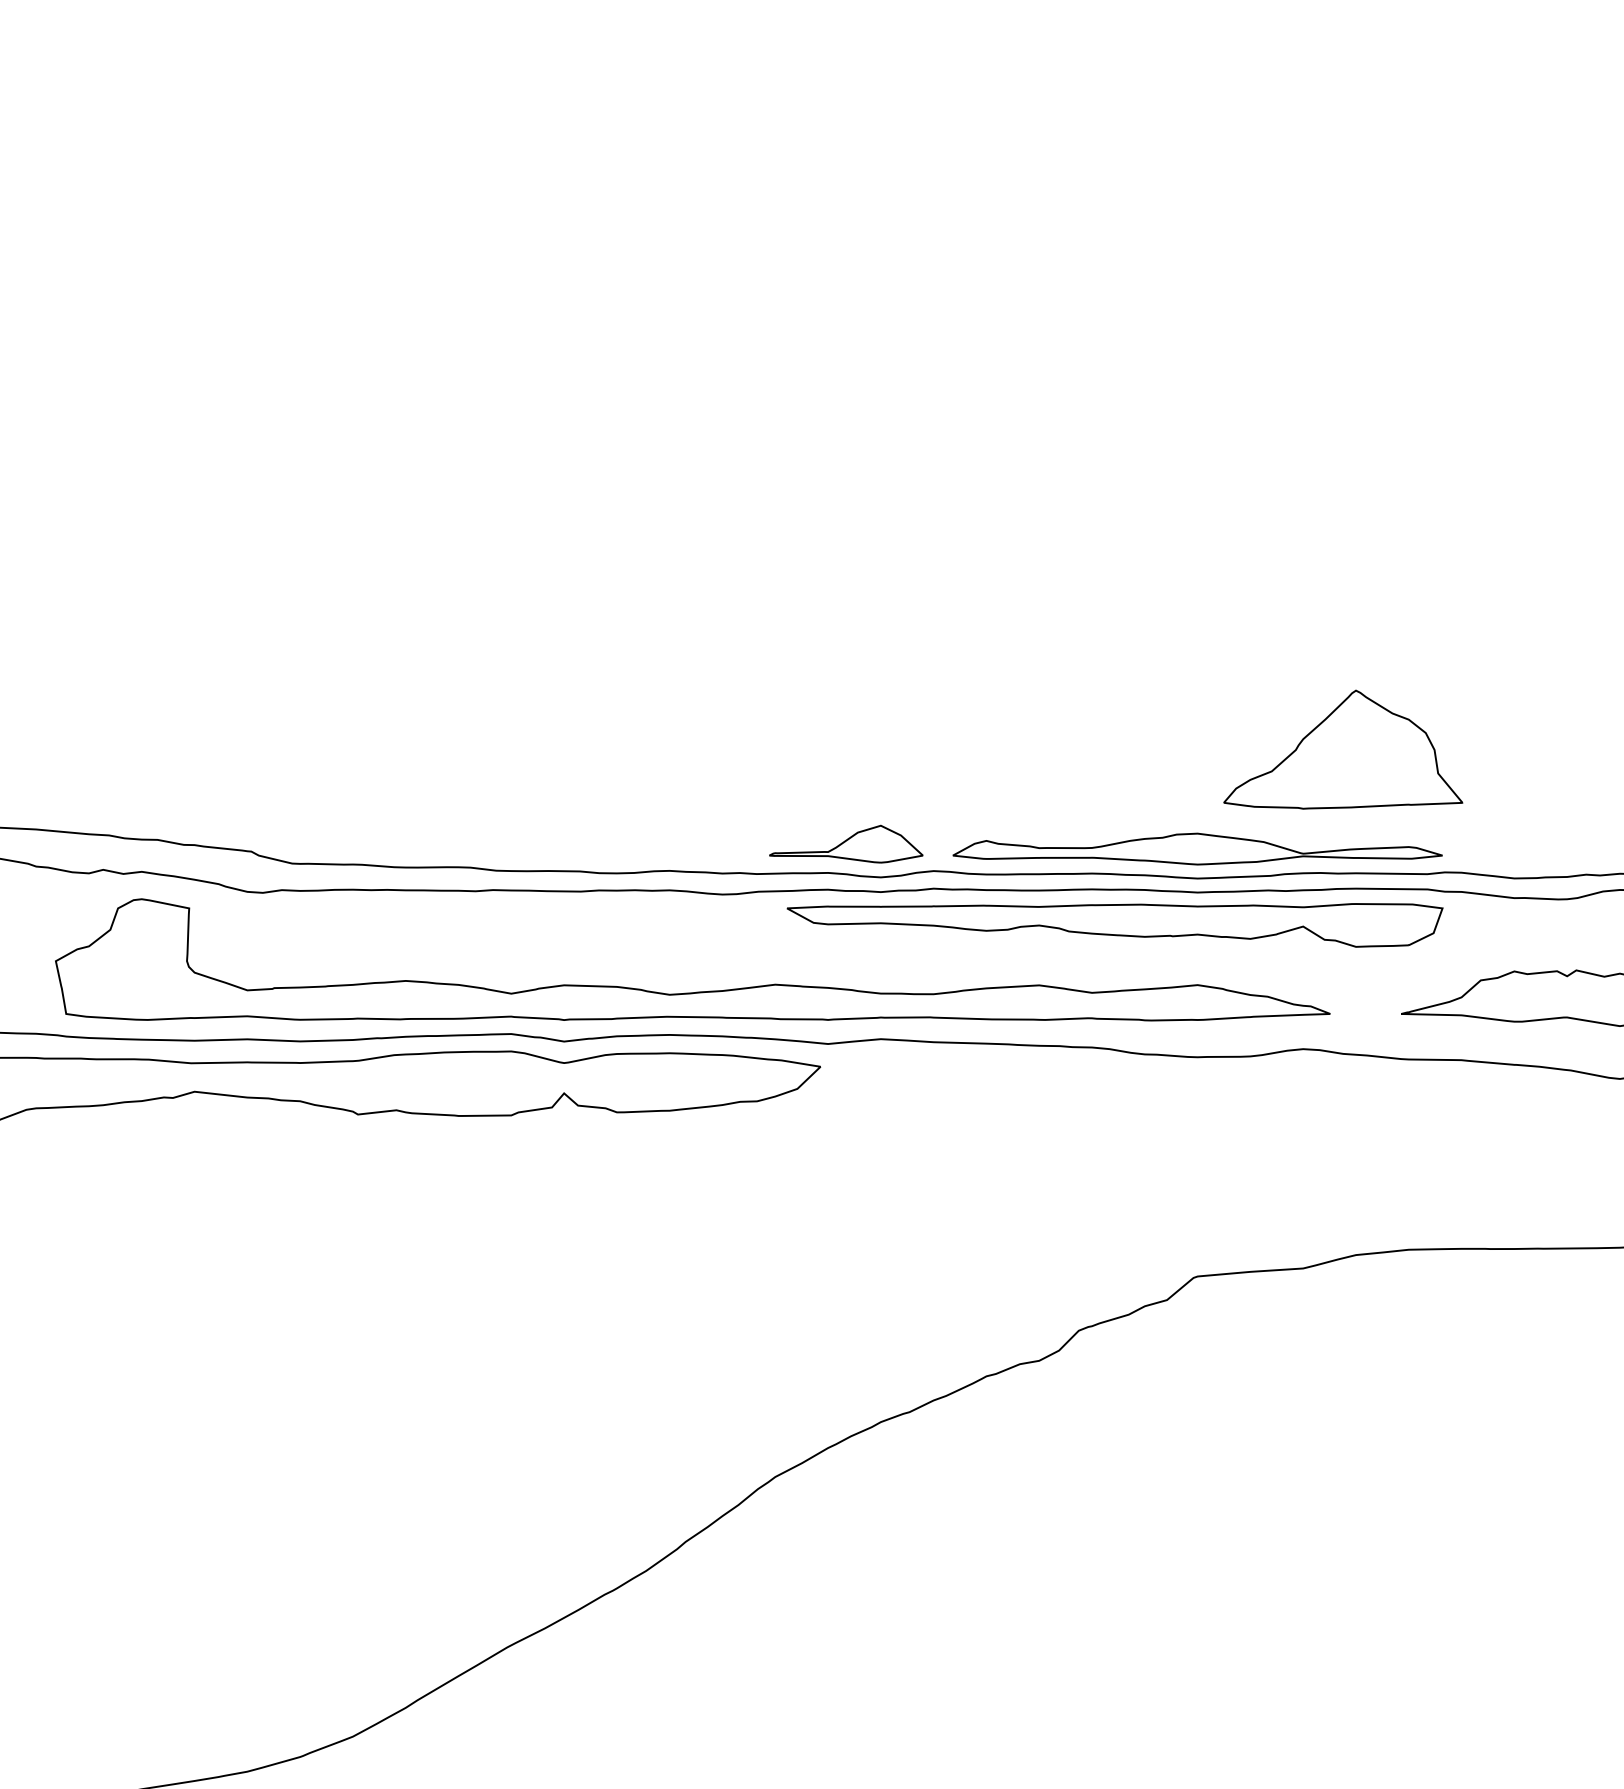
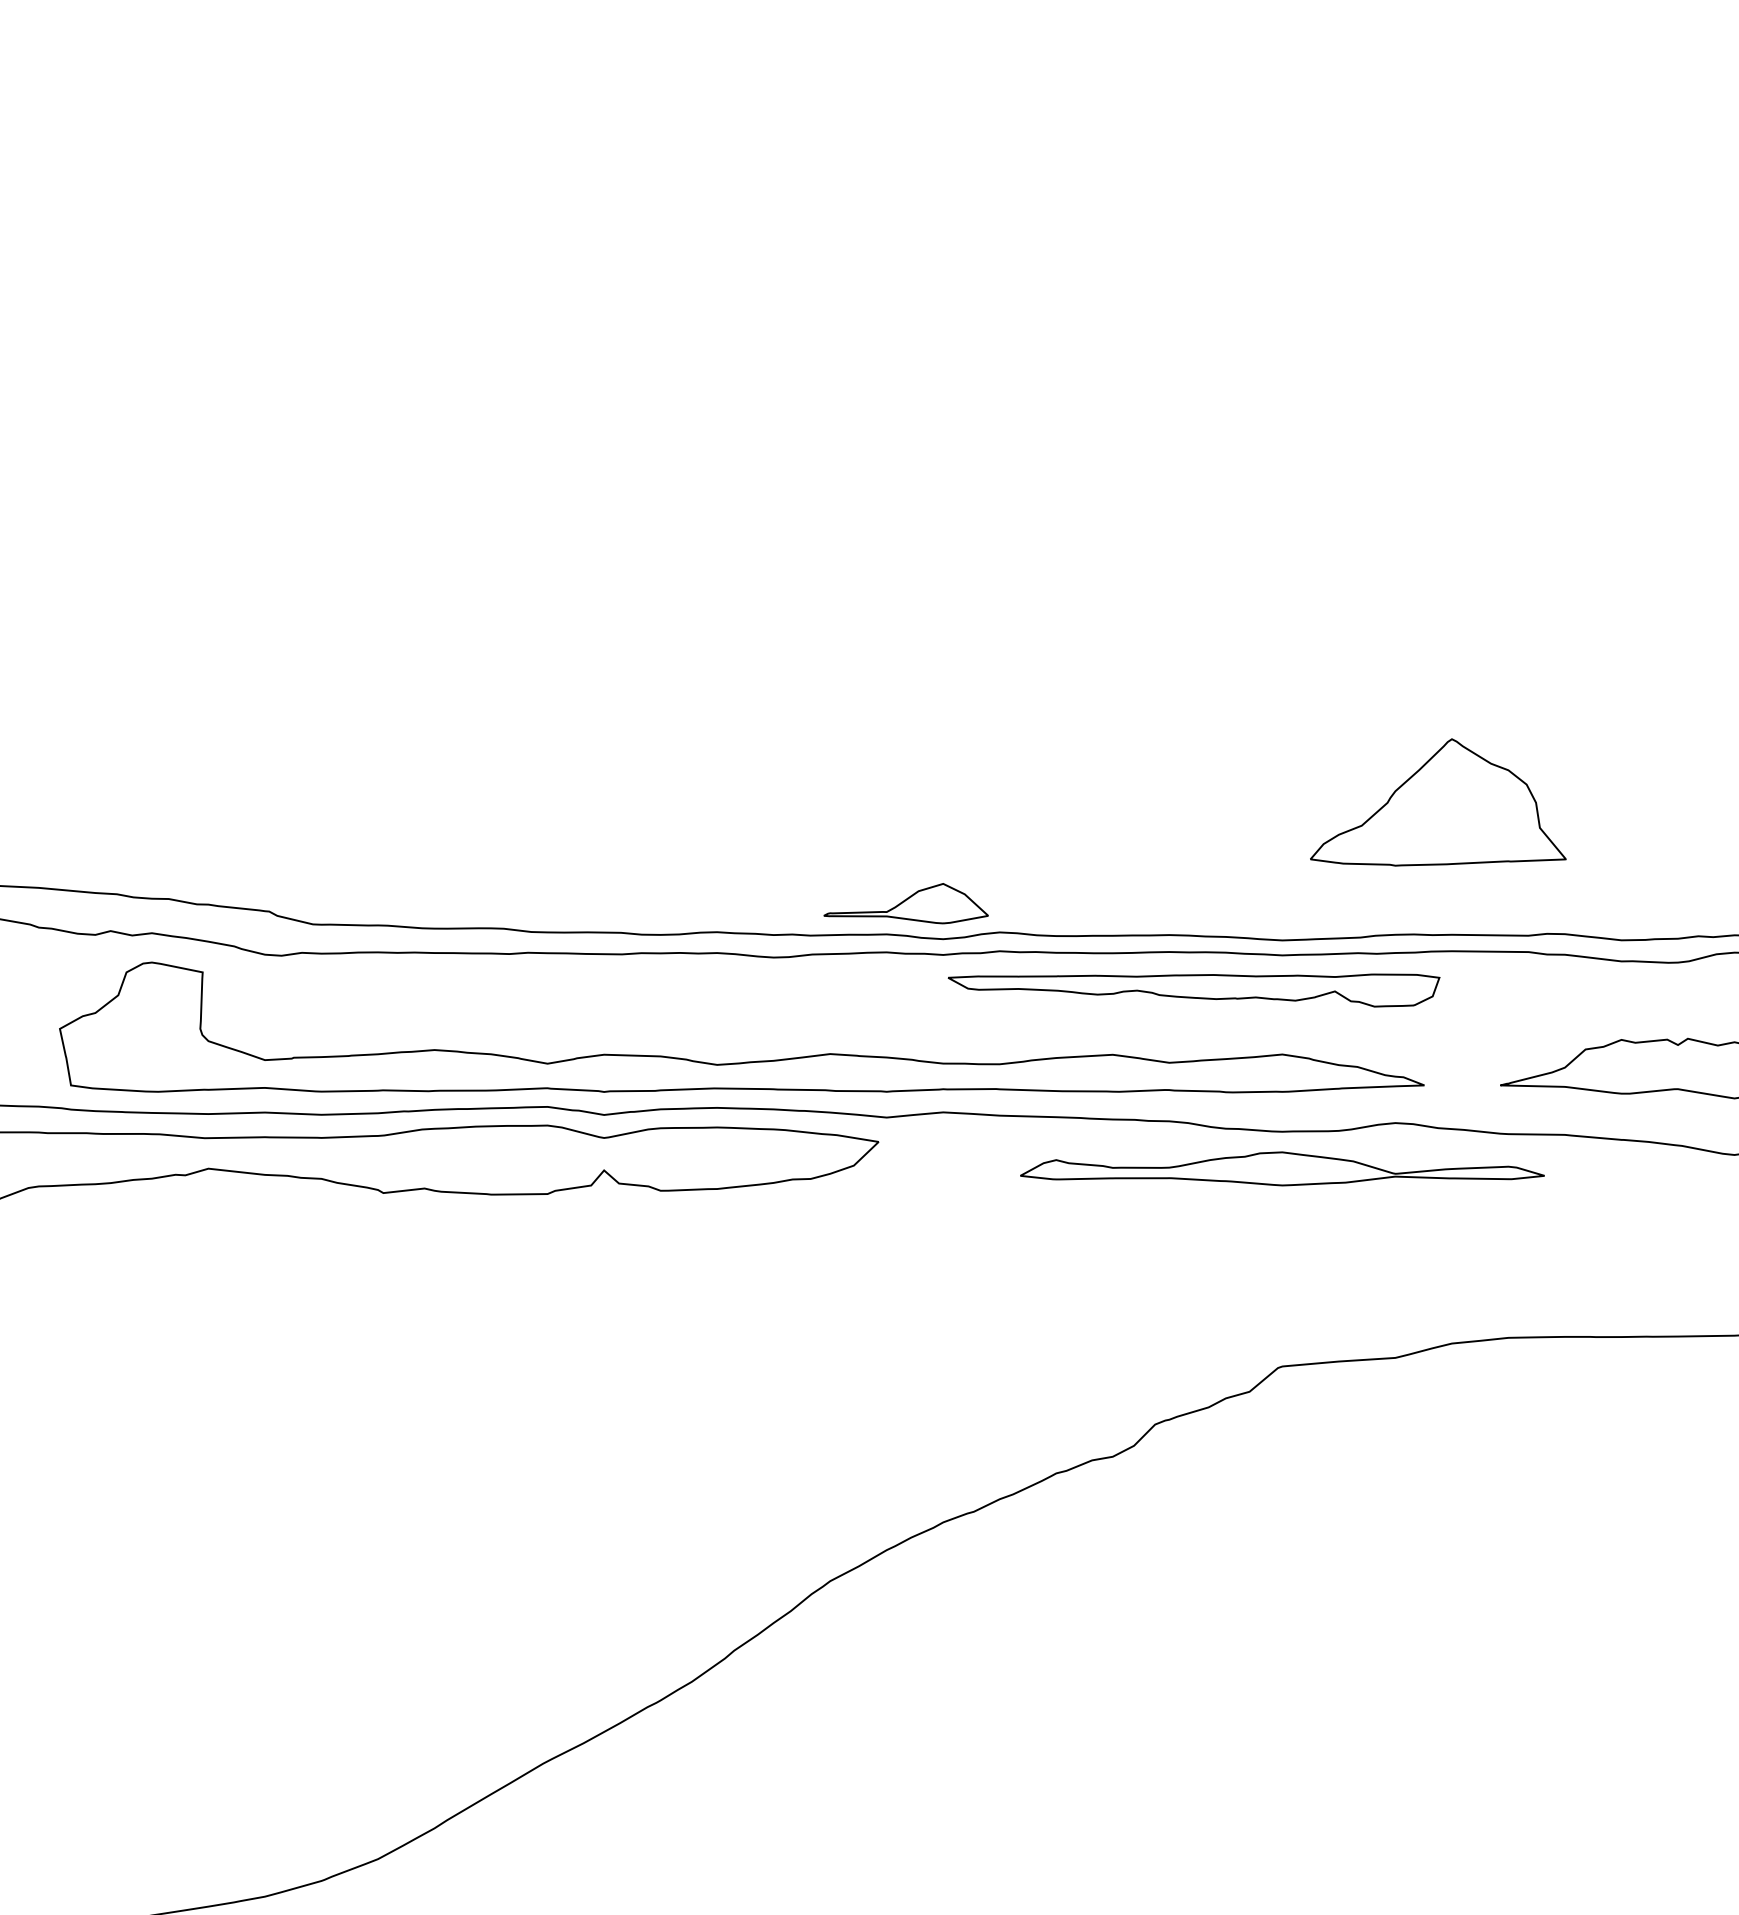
part: (1197, 848) -> (1282, 1168), moved
part: (1114, 925) -> (1193, 990), size x0.7

